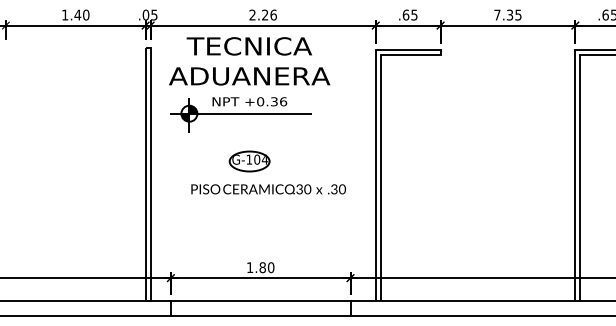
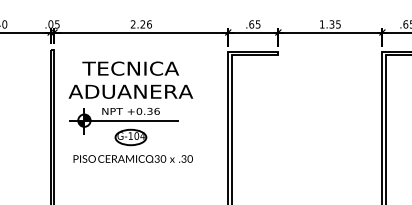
text: (497, 14) -> (322, 23), 7.35 -> 1.35
part: (249, 84) -> (130, 98), moved
text: (268, 189) -> (133, 159), moved

